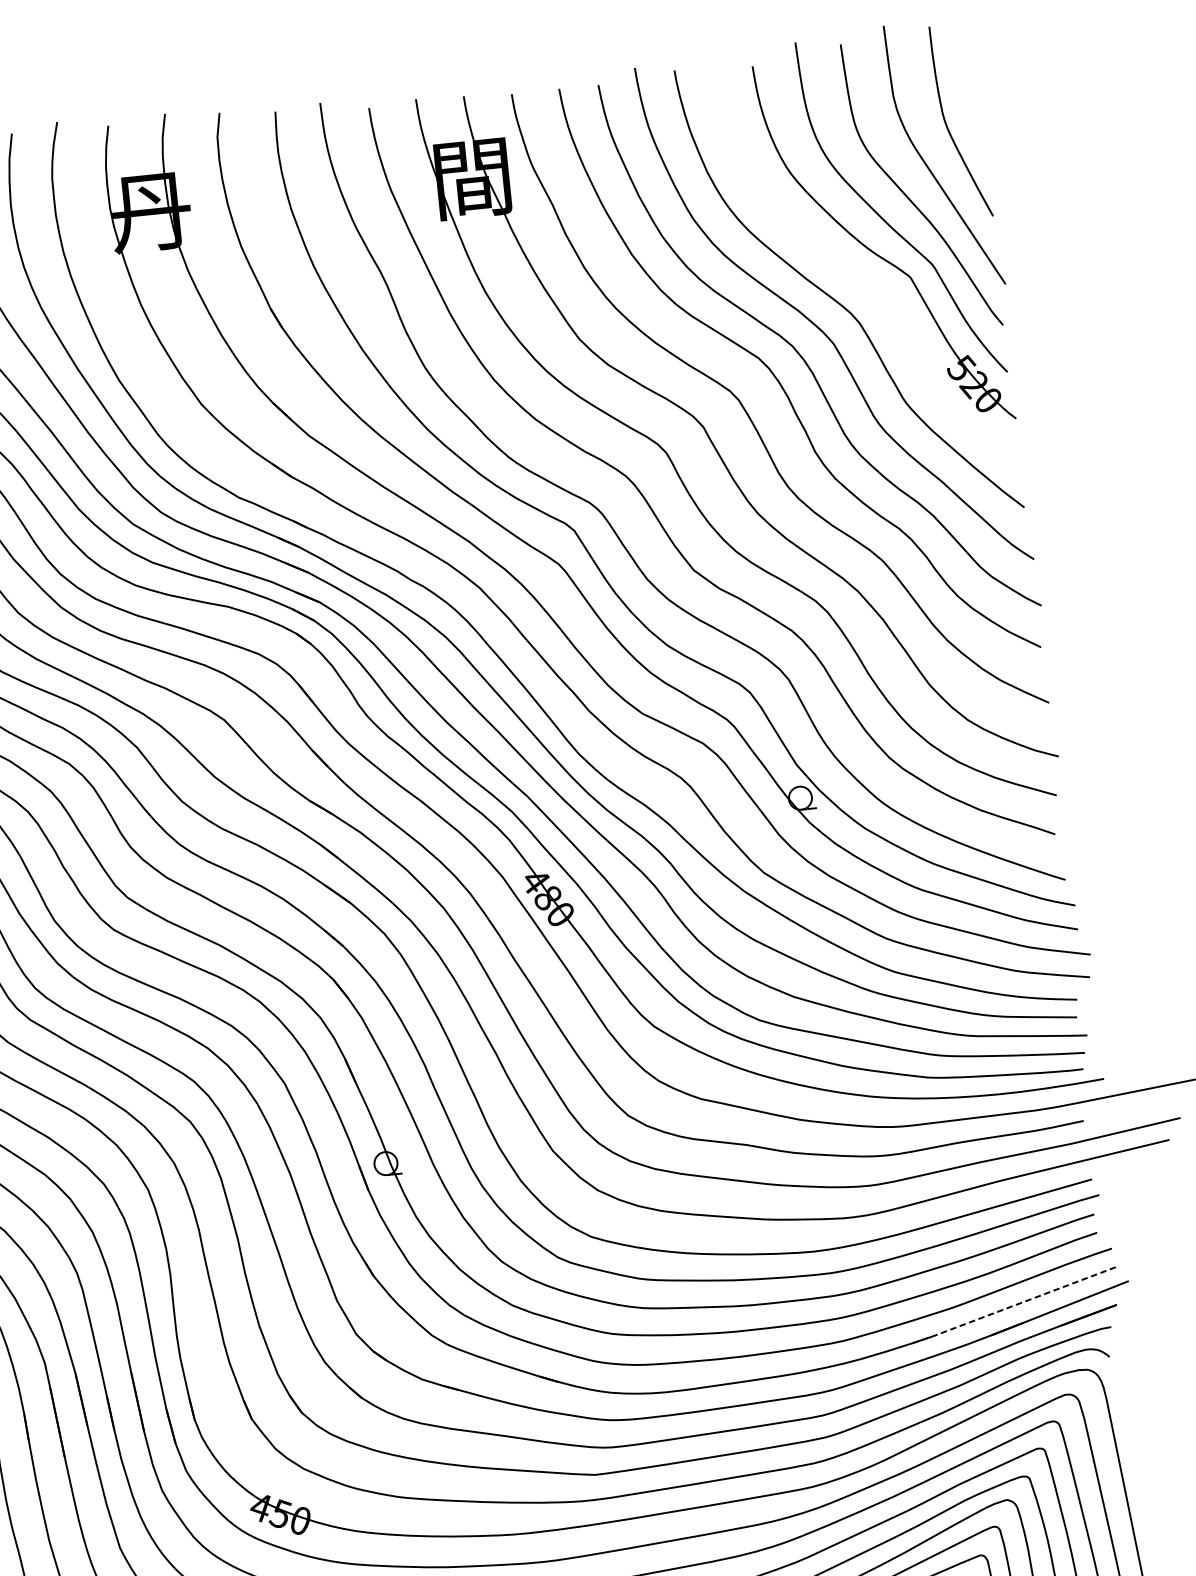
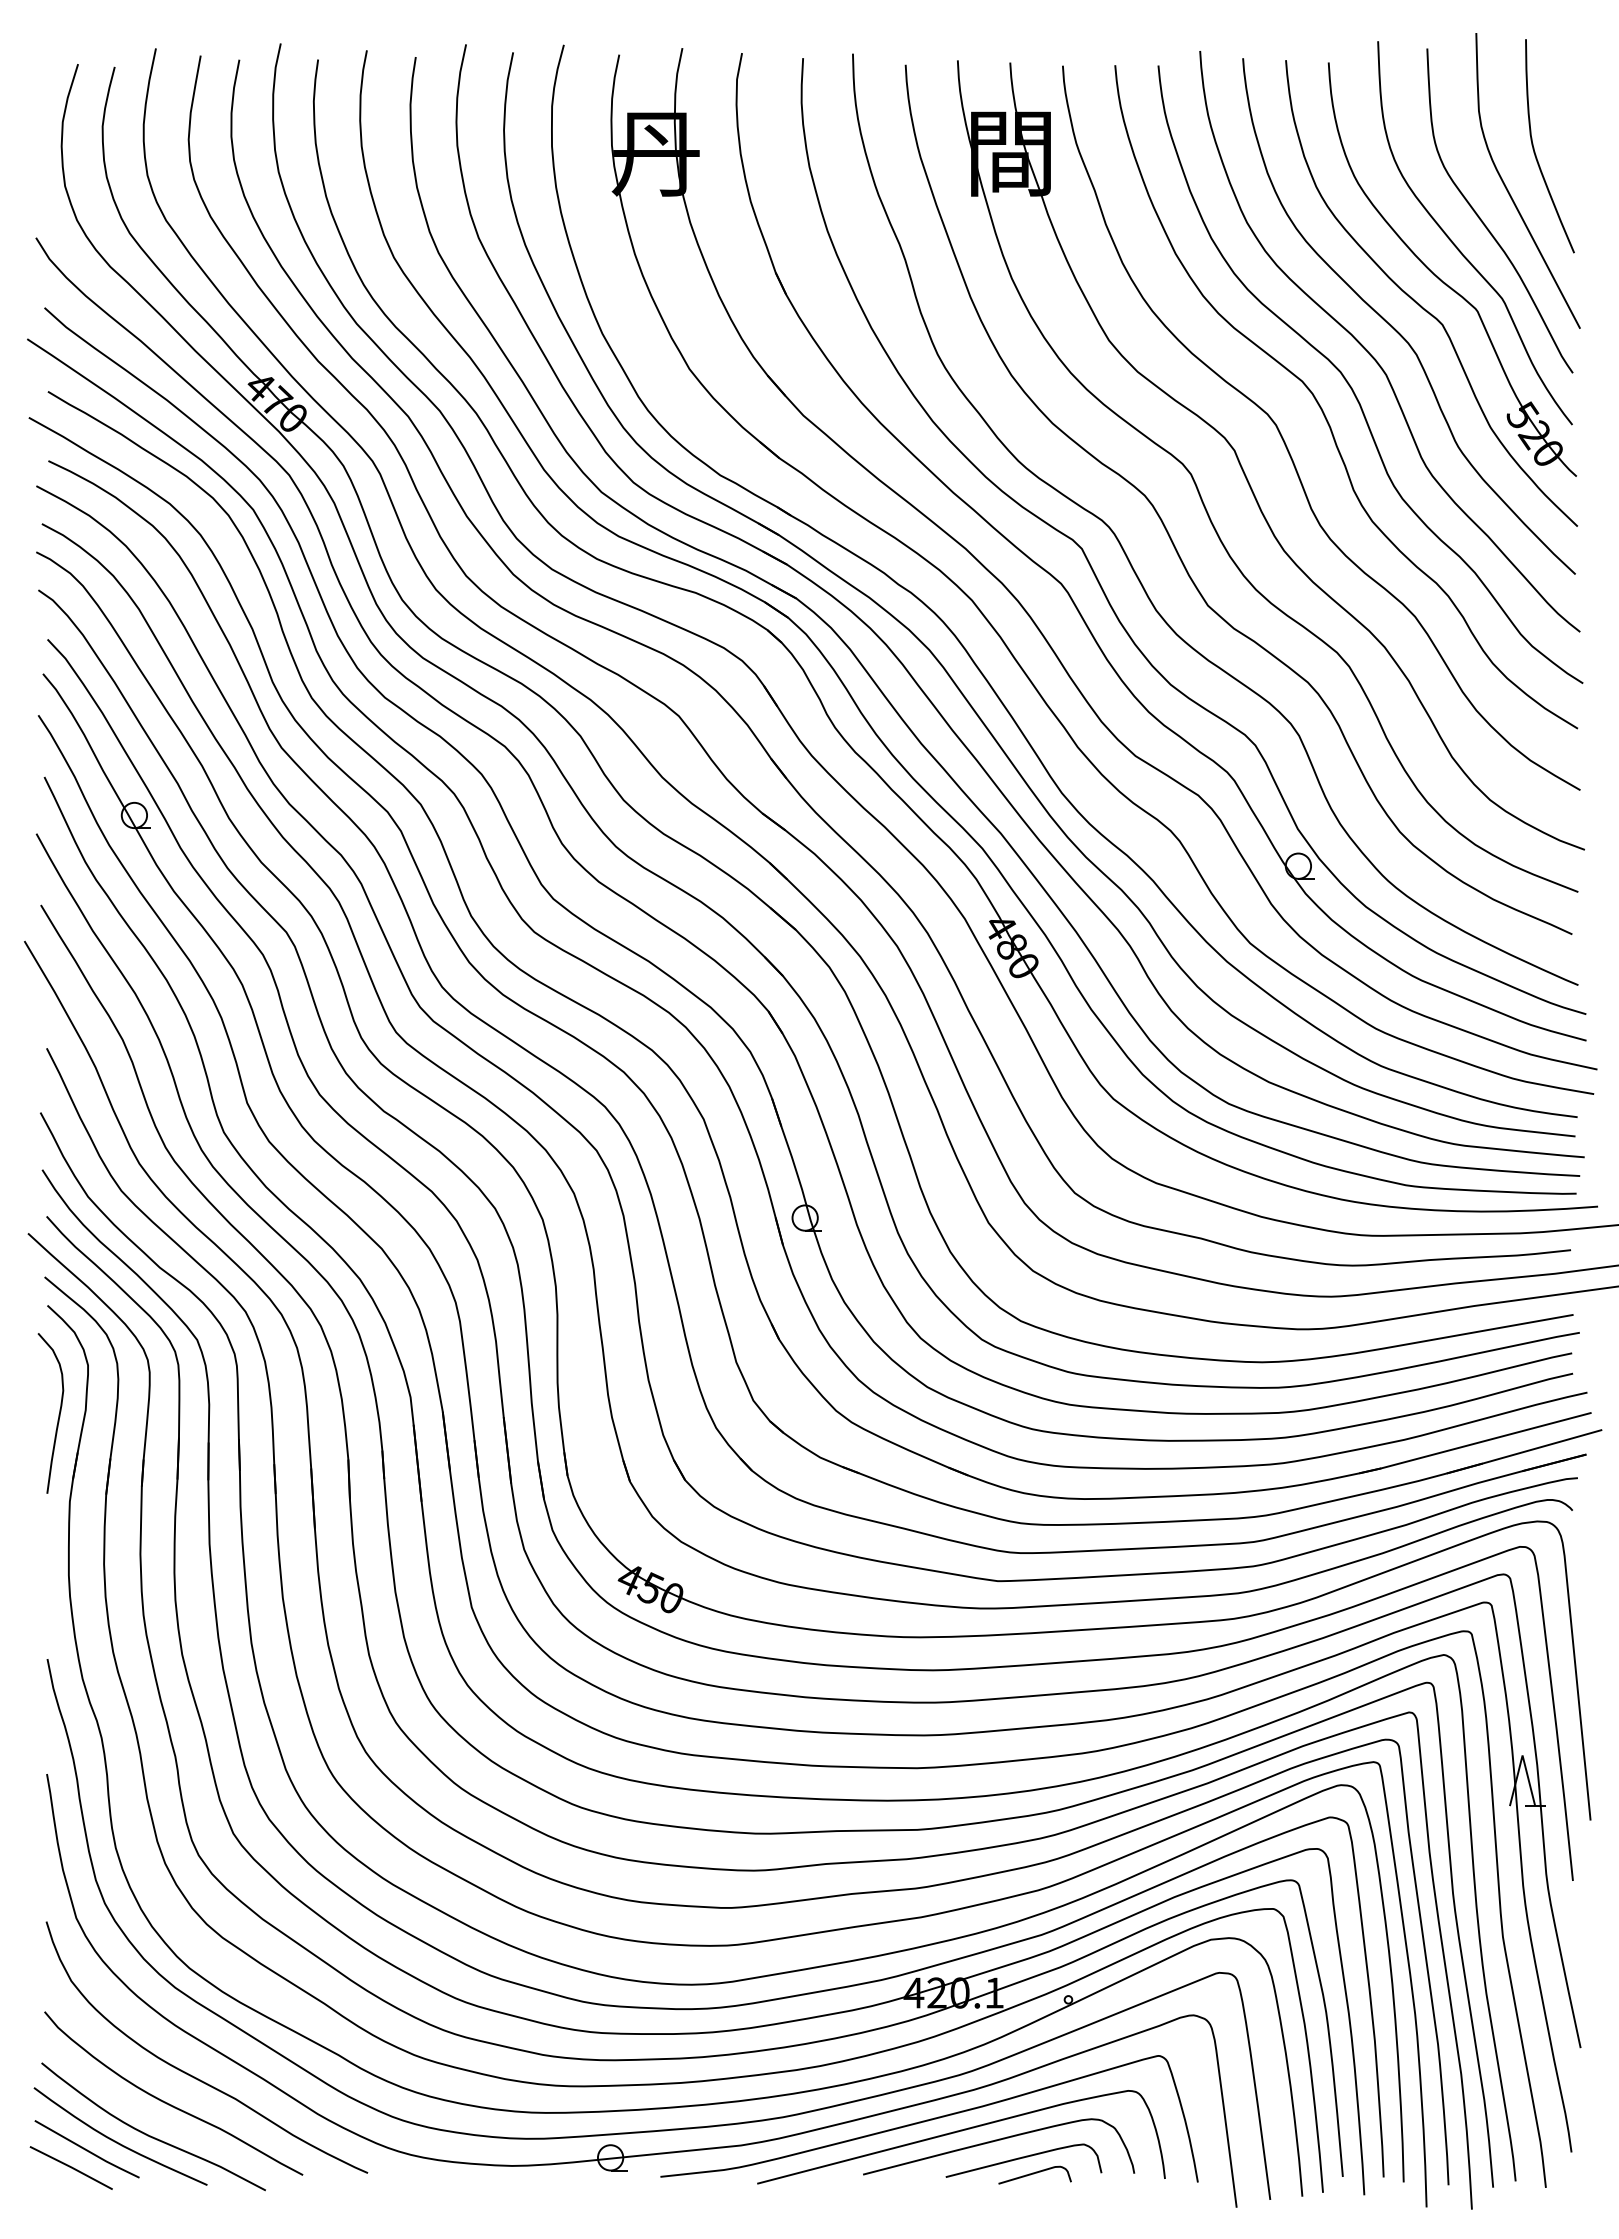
curve: (858, 277) -> (1420, 304), added
line: (1015, 1305) -> (1475, 1443), dashed -> solid

